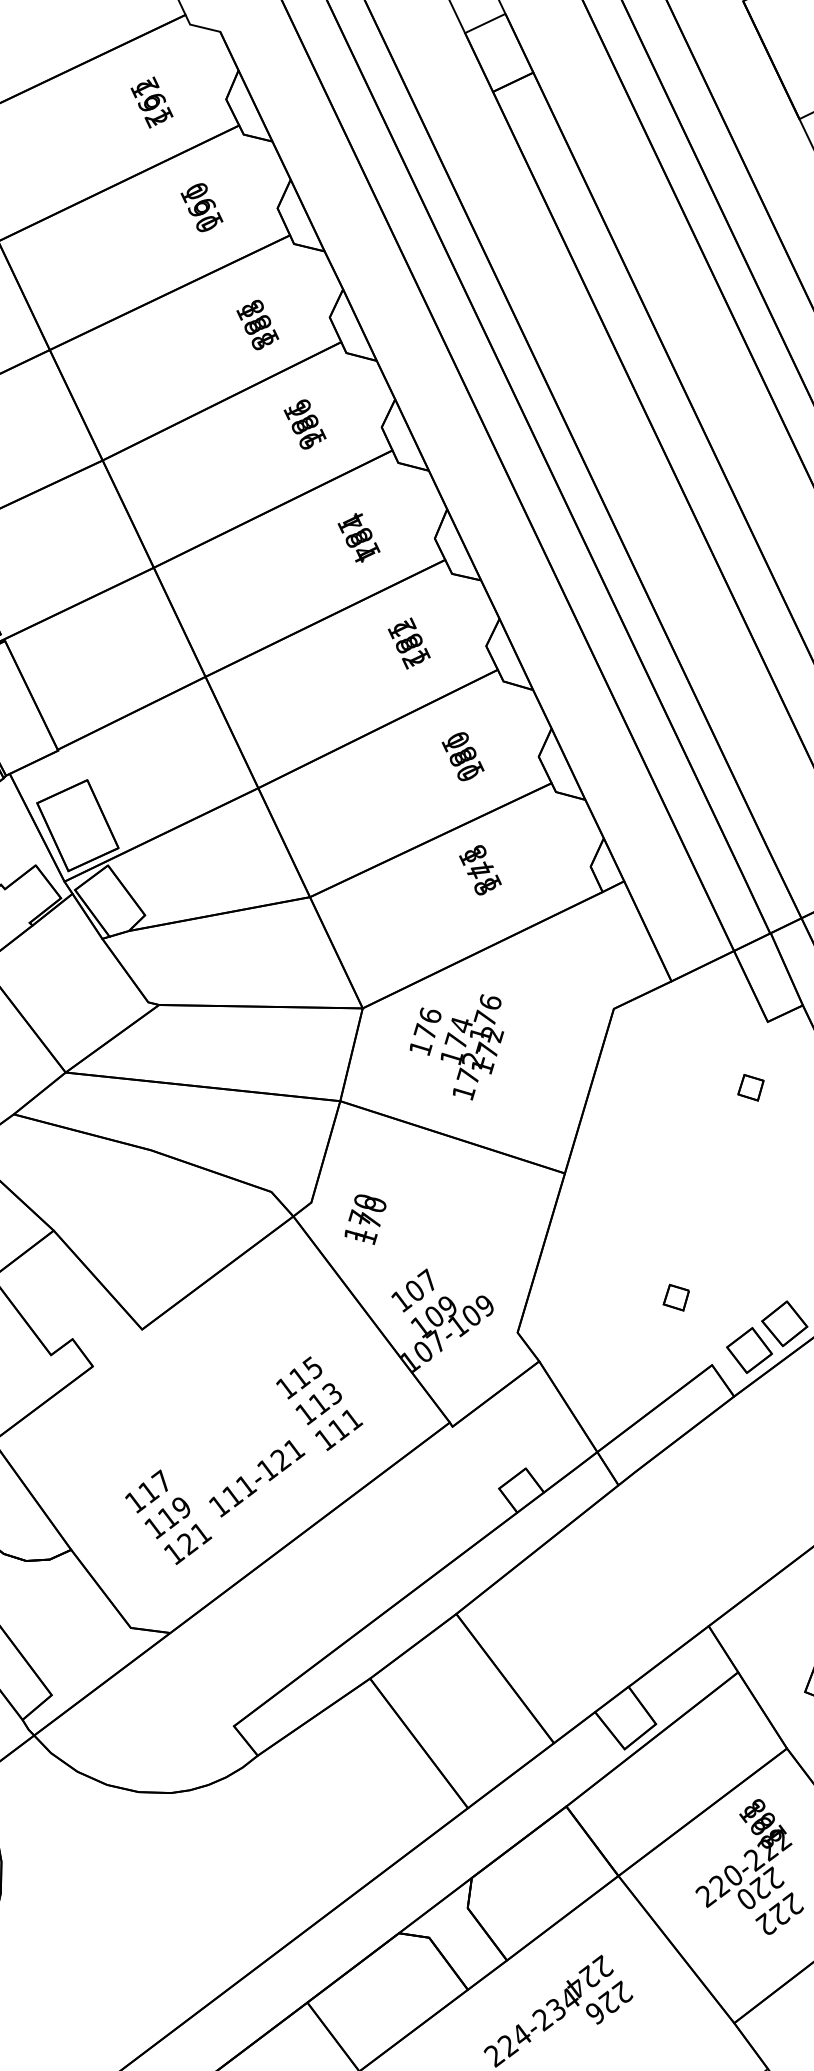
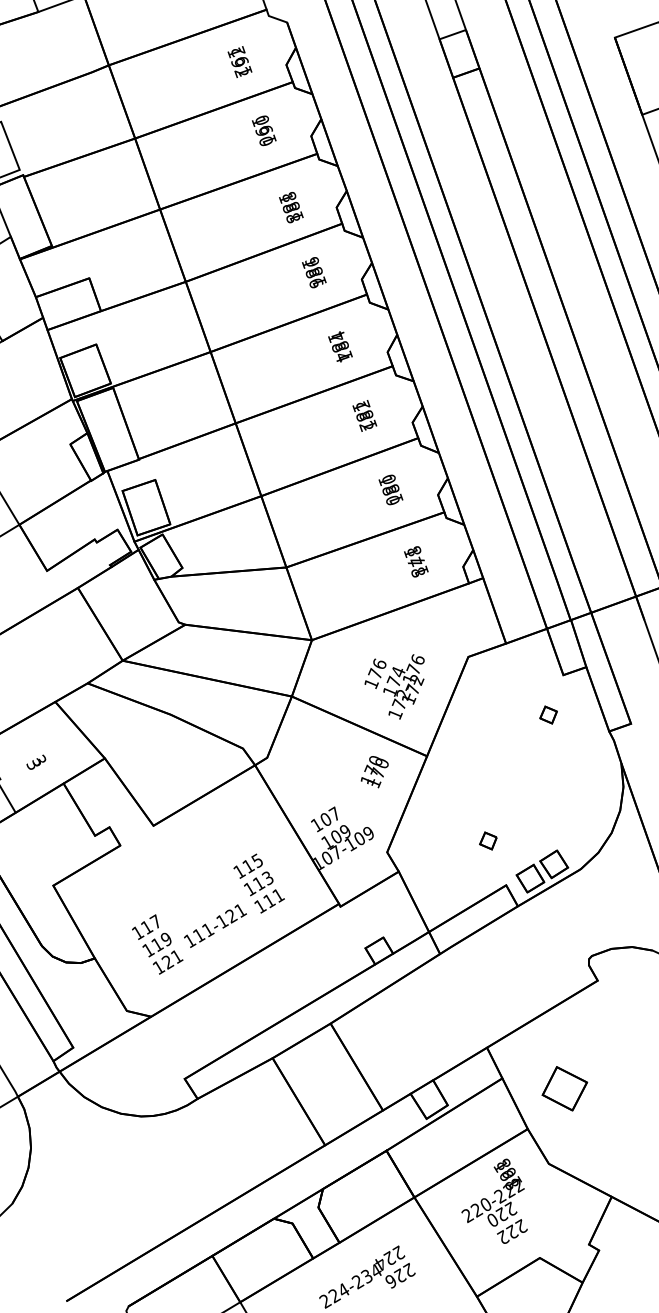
text: (480, 869) -> (416, 561), moved
text: (457, 1048) -> (394, 686), moved
text: (365, 1220) -> (374, 772), moved

